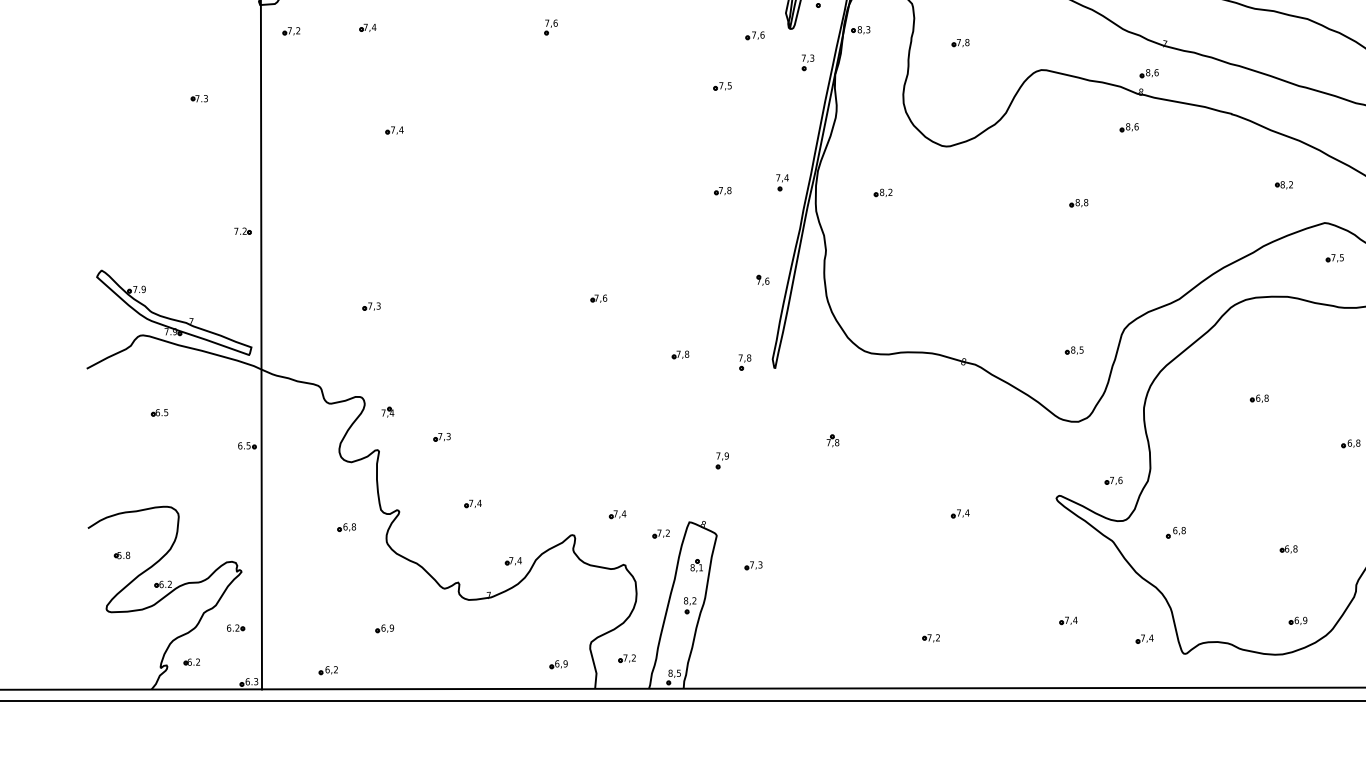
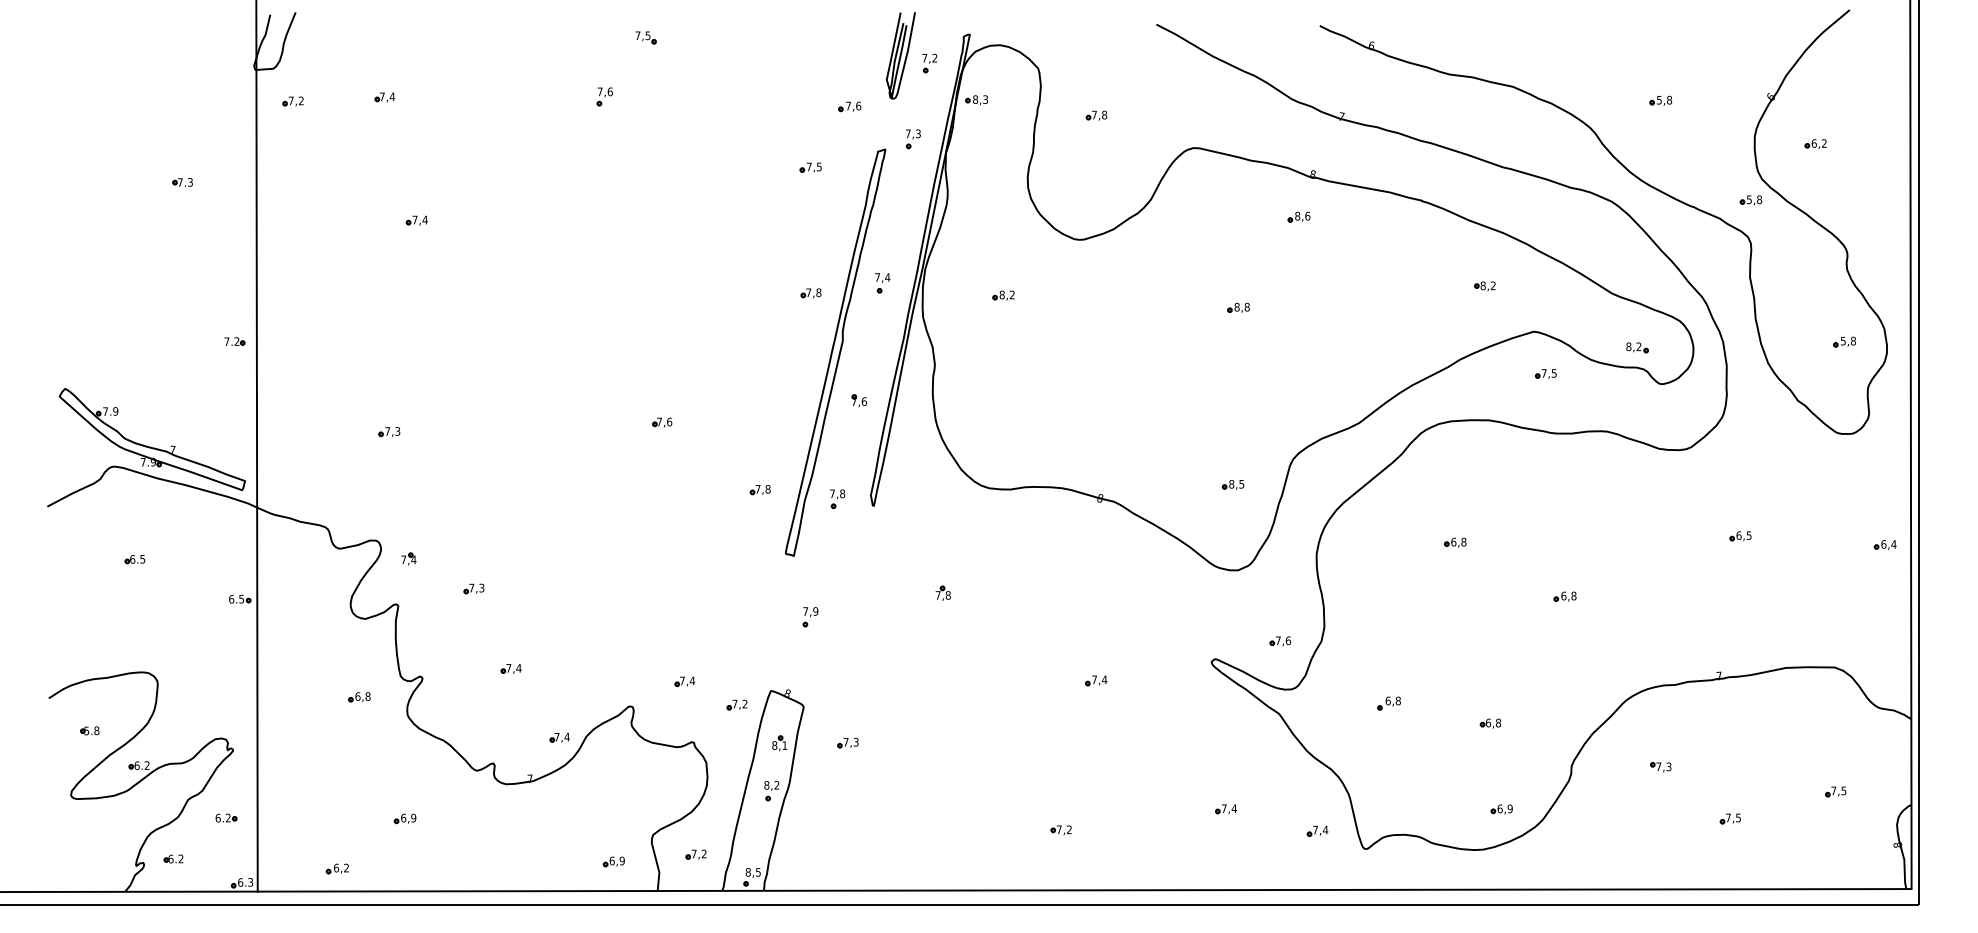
part: (1148, 72) -> (1322, 151), removed
part: (743, 240) -> (835, 352), added
part: (1175, 532) -> (1388, 703), moved

